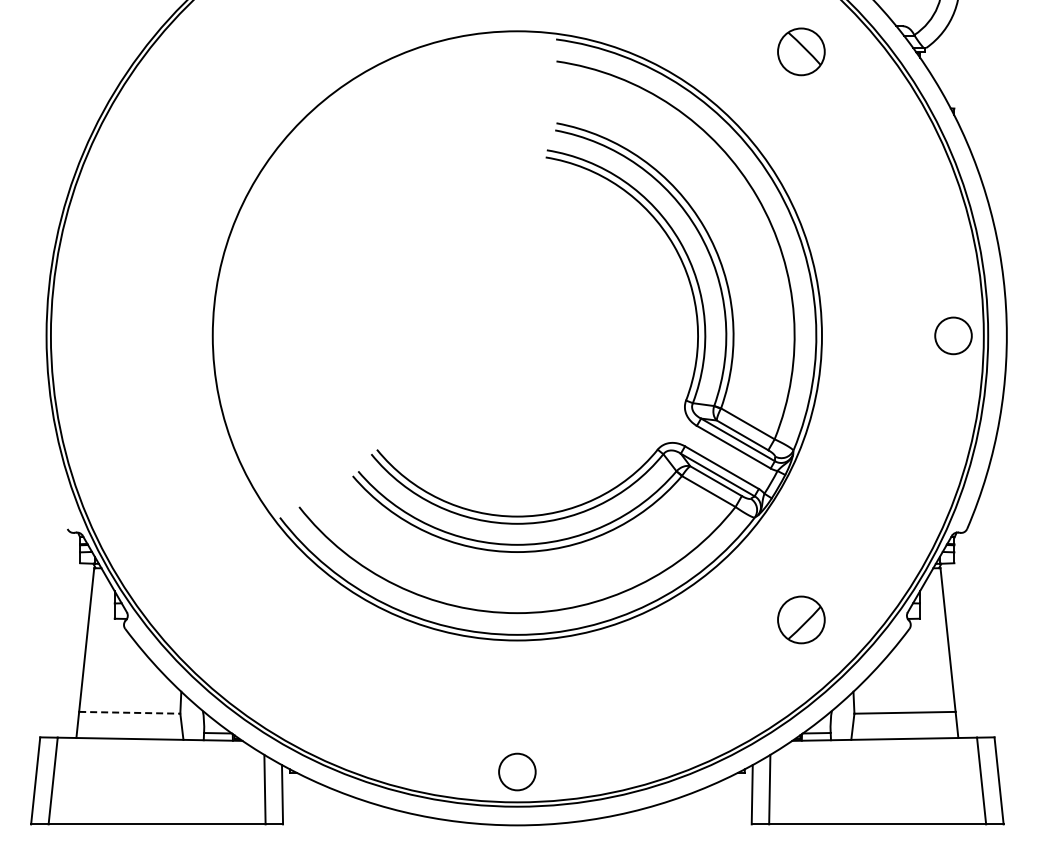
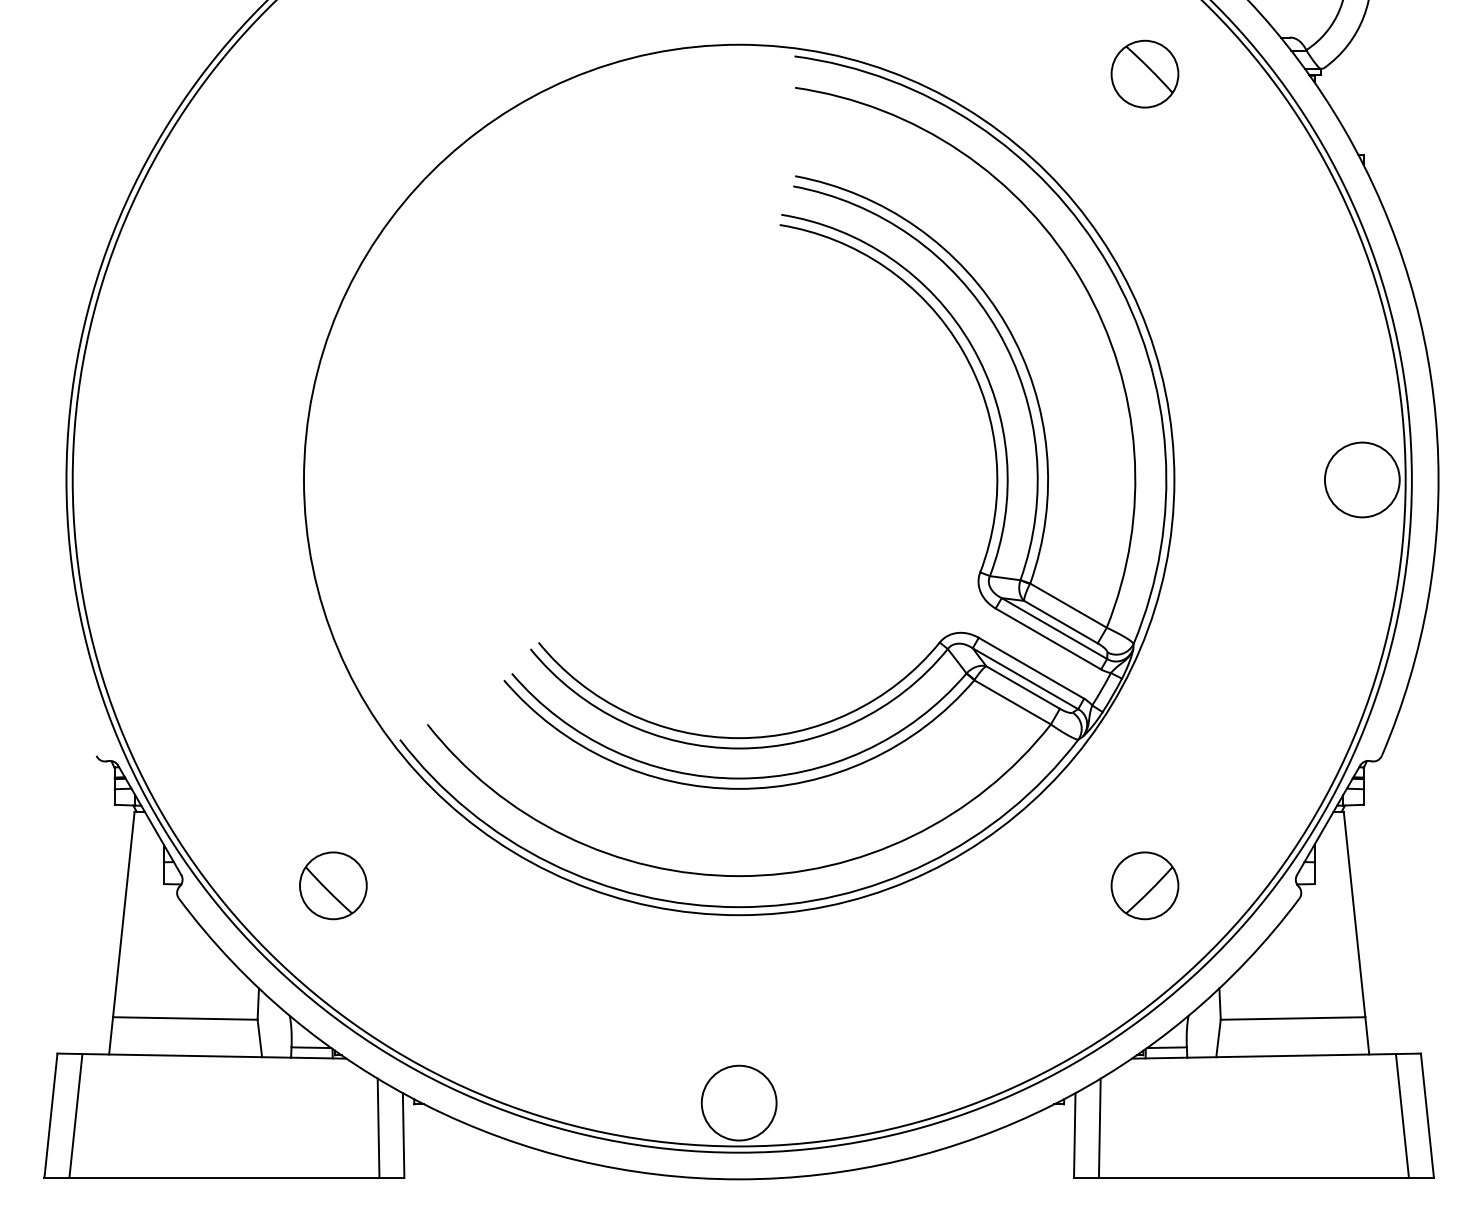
circle: (953, 335) -> (1362, 479), size x1.43
part: (233, 619) -> (333, 885), added
line: (129, 712) -> (184, 1018), dashed -> solid
circle: (517, 771) -> (739, 1102), size x1.43

